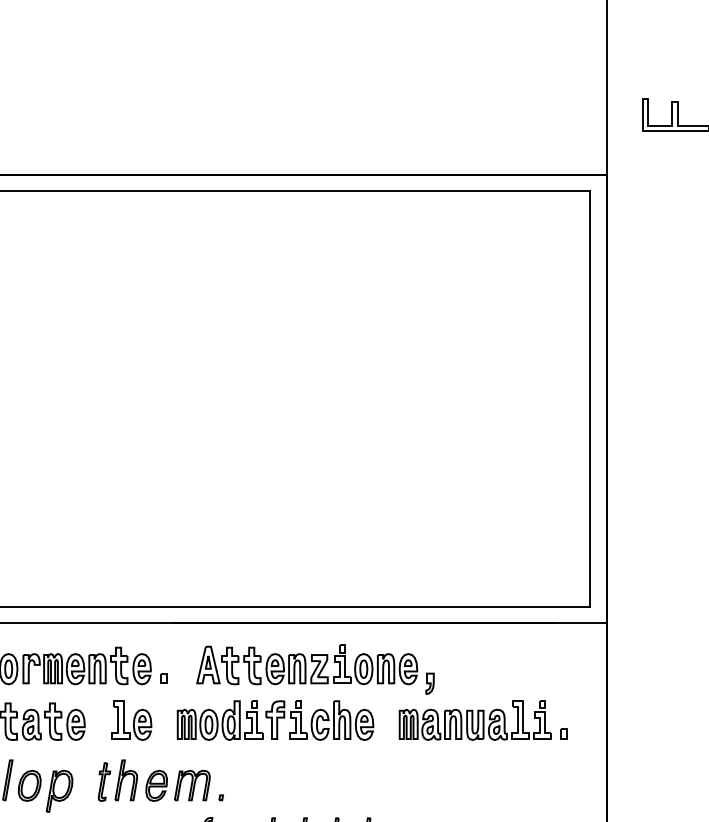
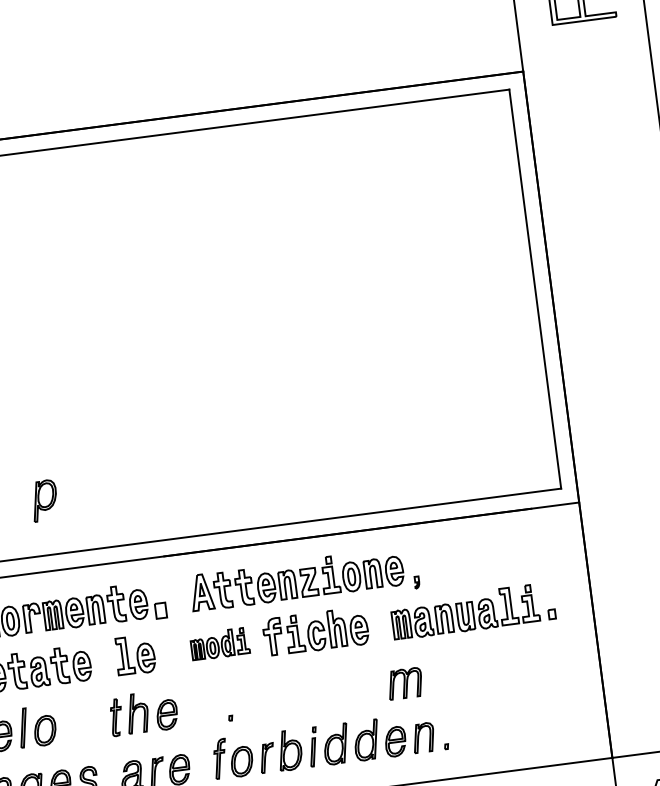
part: (163, 678) -> (160, 610), size x1.6
part: (429, 683) -> (416, 582), size x0.6
part: (219, 720) -> (219, 644), size x0.7
part: (192, 785) -> (405, 683), moved
part: (59, 790) -> (44, 499), moved

